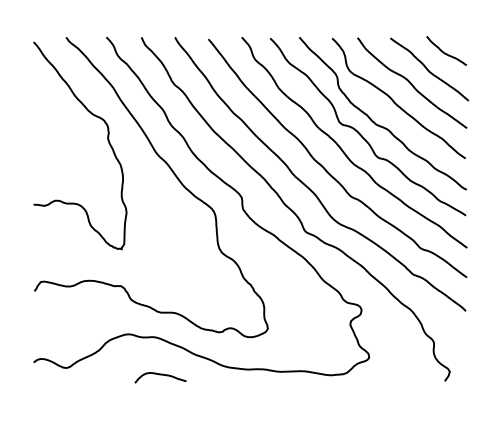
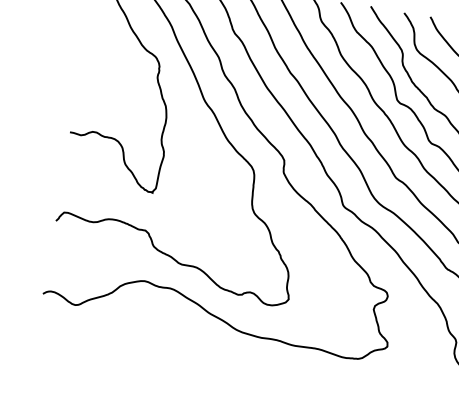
curve: (160, 375) -> (170, 328), removed

